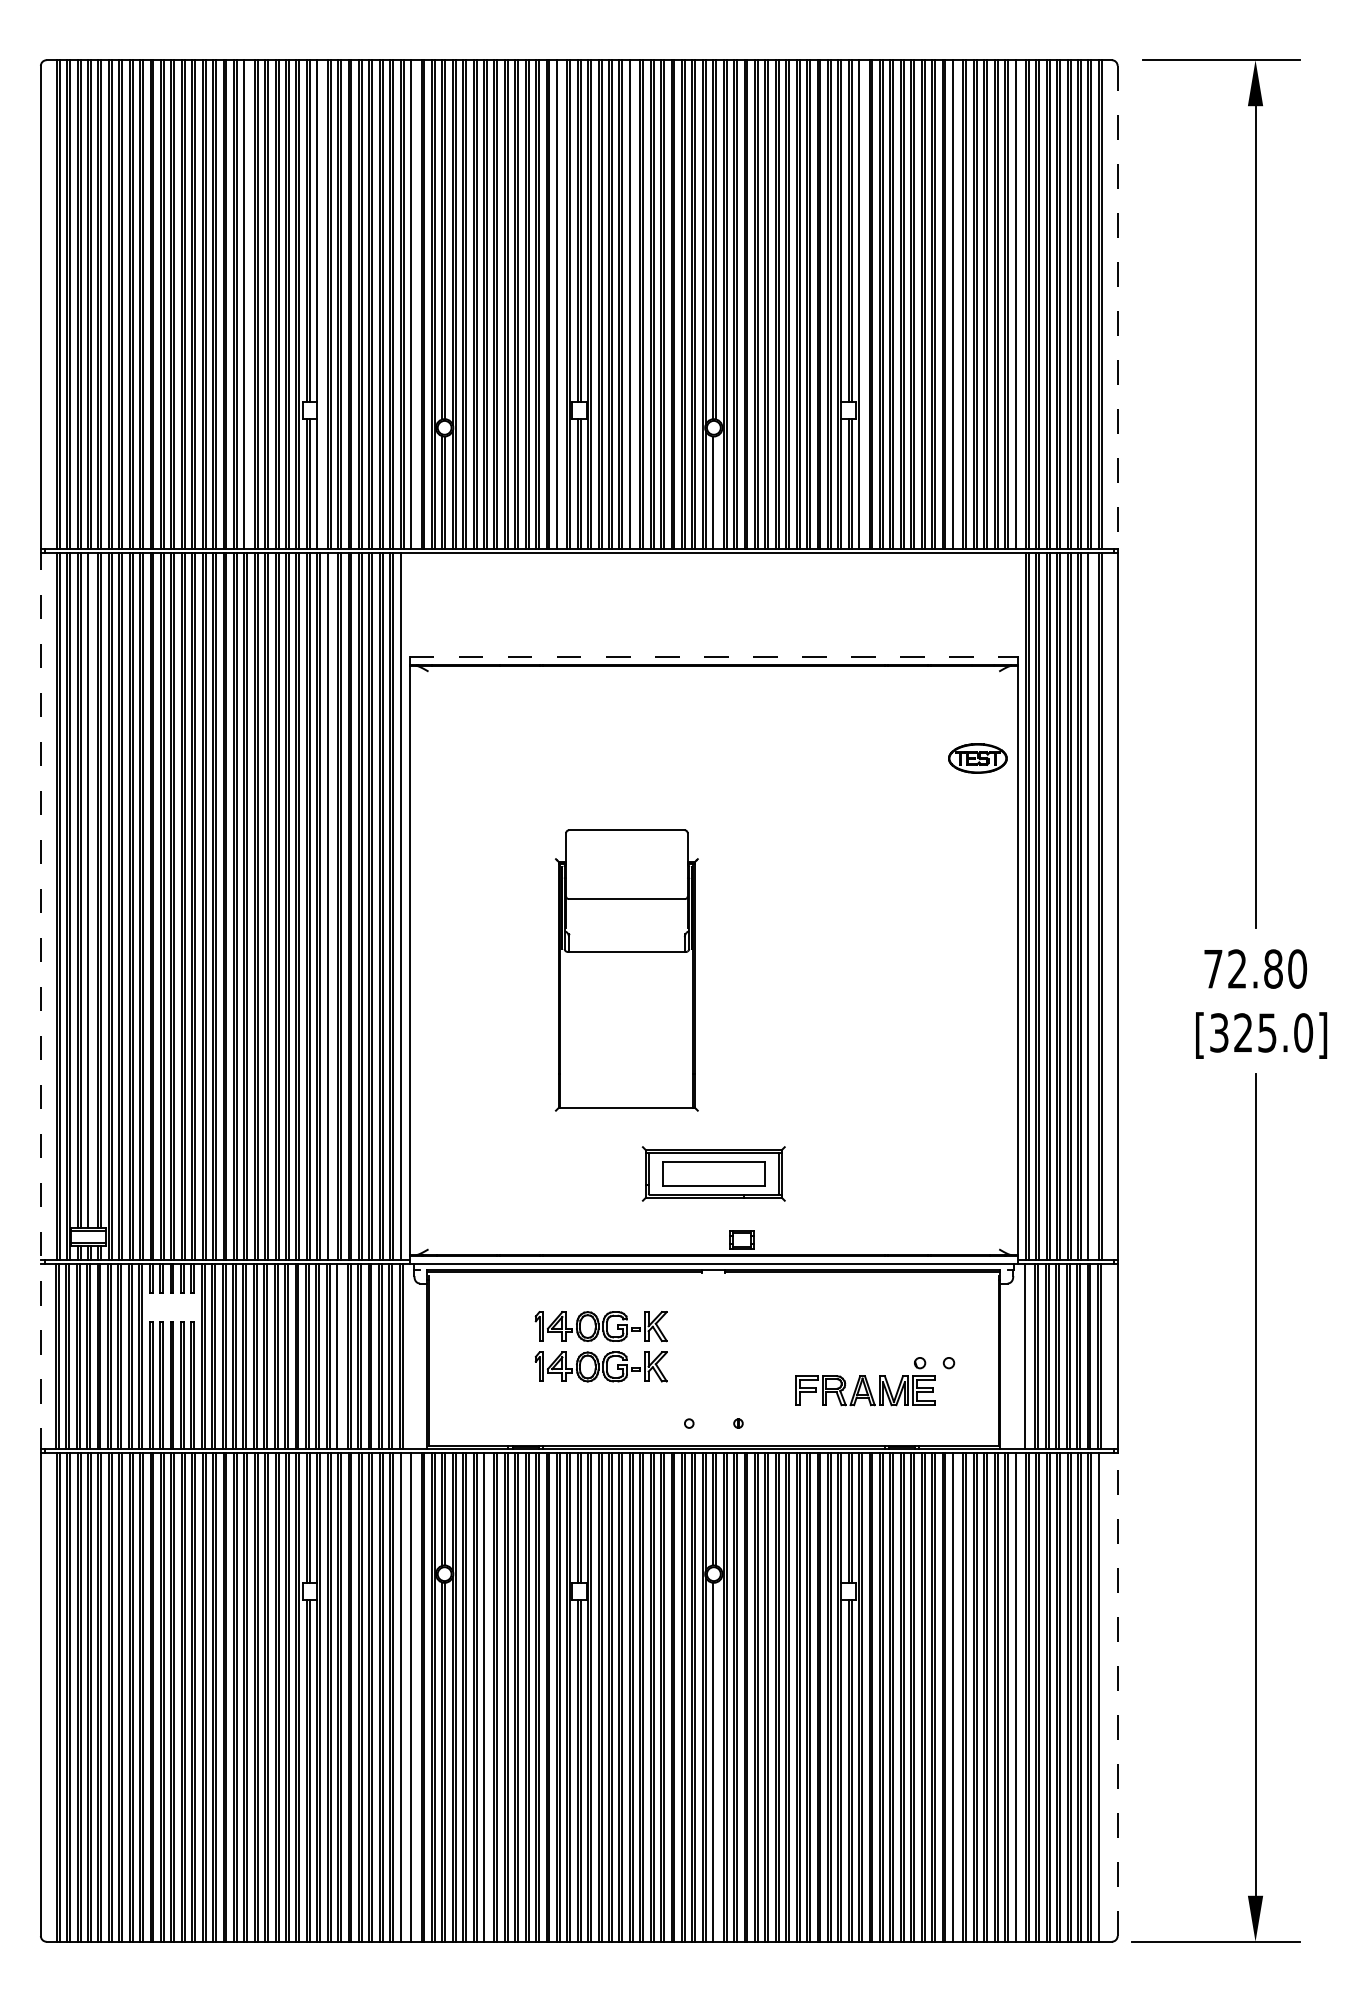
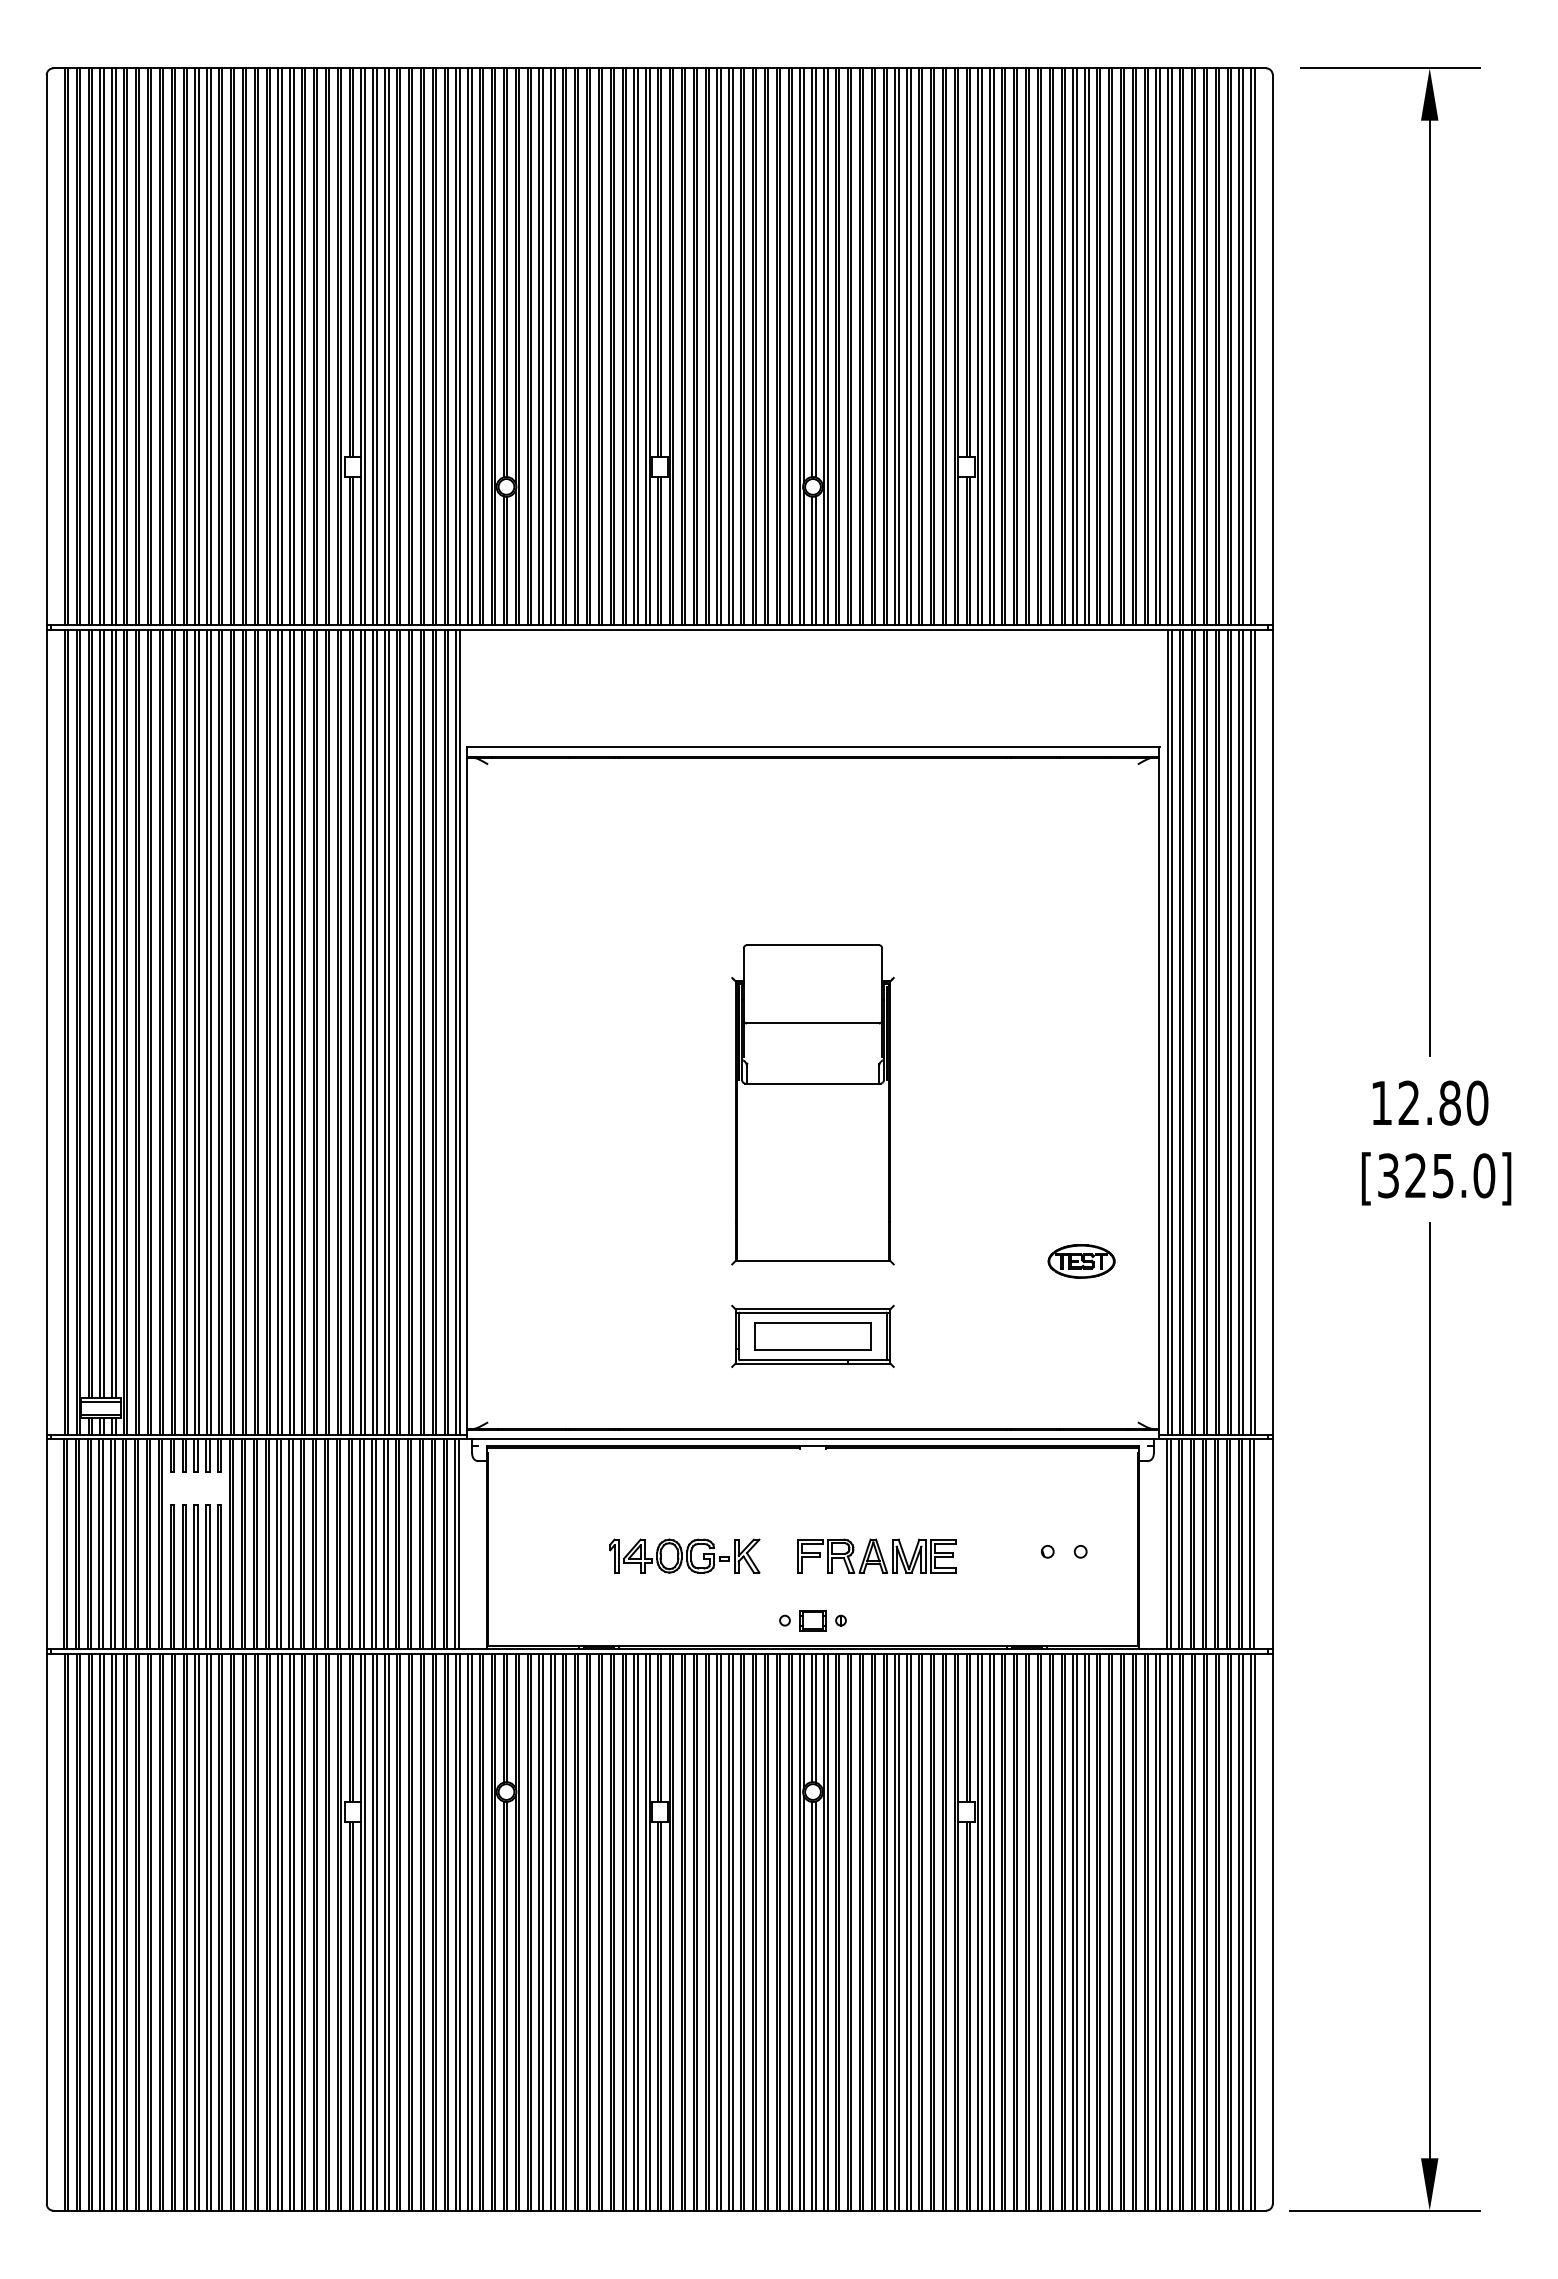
line: (247, 304) -> (281, 346), added
line: (319, 304) -> (364, 346), added
line: (413, 304) -> (471, 346), added
line: (559, 304) -> (637, 346), added
line: (632, 304) -> (720, 346), added
line: (861, 304) -> (981, 346), added
line: (955, 304) -> (1088, 346), added
line: (1018, 304) -> (1159, 346), added
line: (1117, 308) -> (1272, 350), dashed -> solid
line: (716, 492) -> (815, 560), added
line: (714, 656) -> (813, 747), dashed -> solid
part: (977, 758) -> (1081, 1261), moved
line: (90, 890) -> (103, 1013), added
line: (330, 906) -> (376, 1031), added
line: (403, 906) -> (459, 1031), added
line: (1091, 906) -> (1242, 1031), added
text: (1213, 968) -> (1381, 1102), 72.80 -> 12.80
part: (626, 970) -> (812, 1104), moved
line: (40, 1001) -> (46, 1139), dashed -> solid
part: (741, 1239) -> (812, 1620), moved
part: (601, 1325) -> (684, 1509), removed
line: (340, 1356) -> (387, 1544), added
line: (1027, 1356) -> (1170, 1544), added
part: (865, 1390) -> (876, 1555), moved
line: (1117, 1693) -> (1272, 1928), dashed -> solid
line: (403, 1696) -> (459, 1931), added
line: (413, 1696) -> (471, 1931), added
line: (486, 1696) -> (554, 1931), added
line: (955, 1696) -> (1088, 1931), added
line: (1018, 1696) -> (1159, 1931), added
line: (1101, 1696) -> (1254, 1931), added
line: (716, 1761) -> (815, 2005), added

